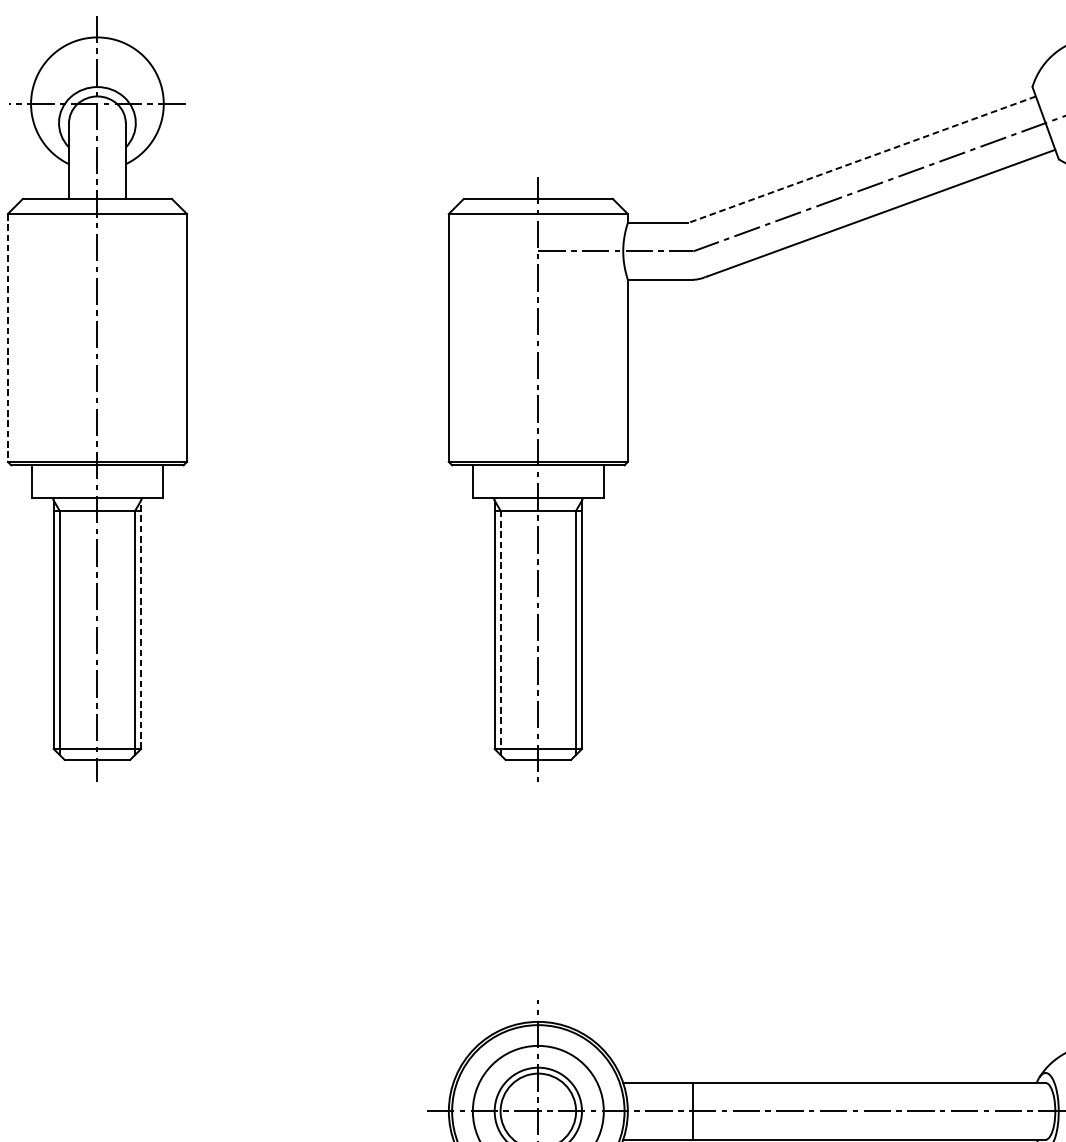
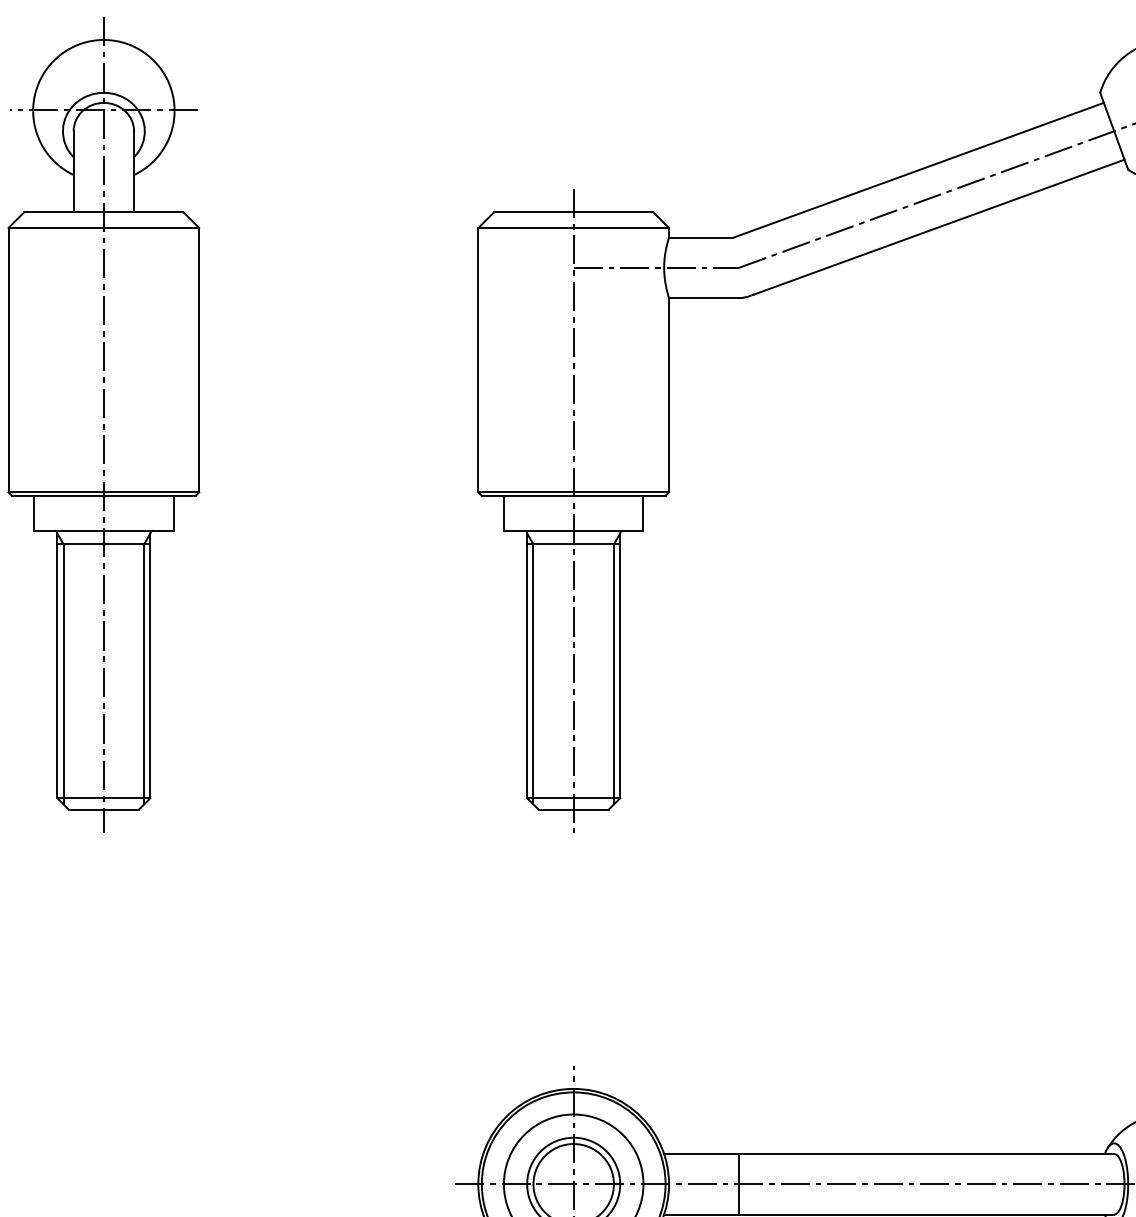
line: (861, 159) -> (918, 170), dashed -> solid
line: (7, 338) -> (8, 360), dashed -> solid
line: (141, 624) -> (150, 665), dashed -> solid
line: (500, 632) -> (533, 674), dashed -> solid

